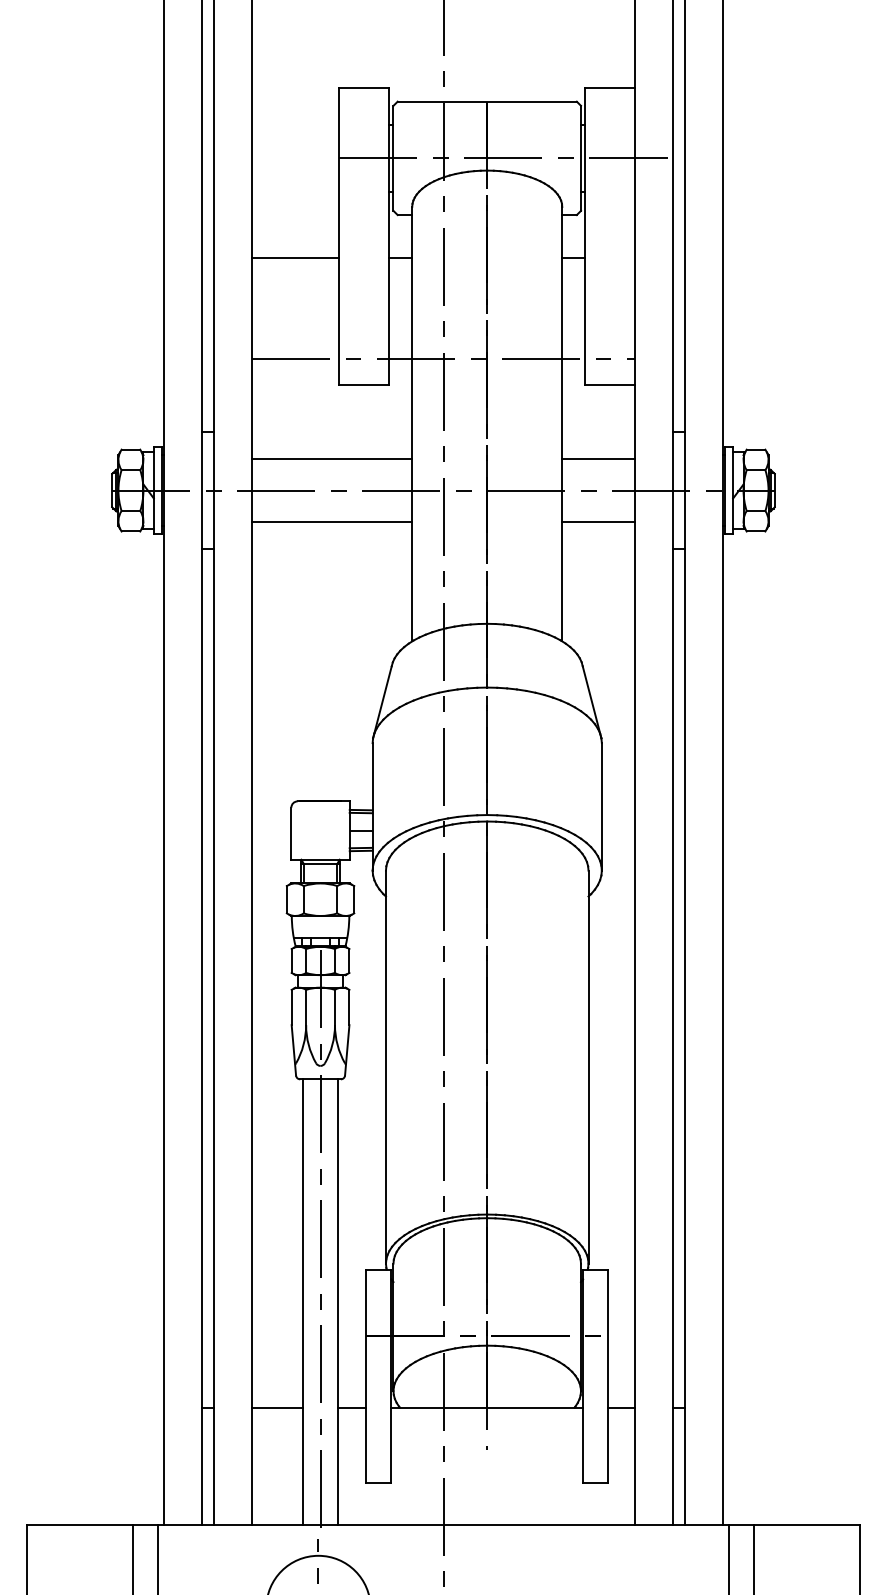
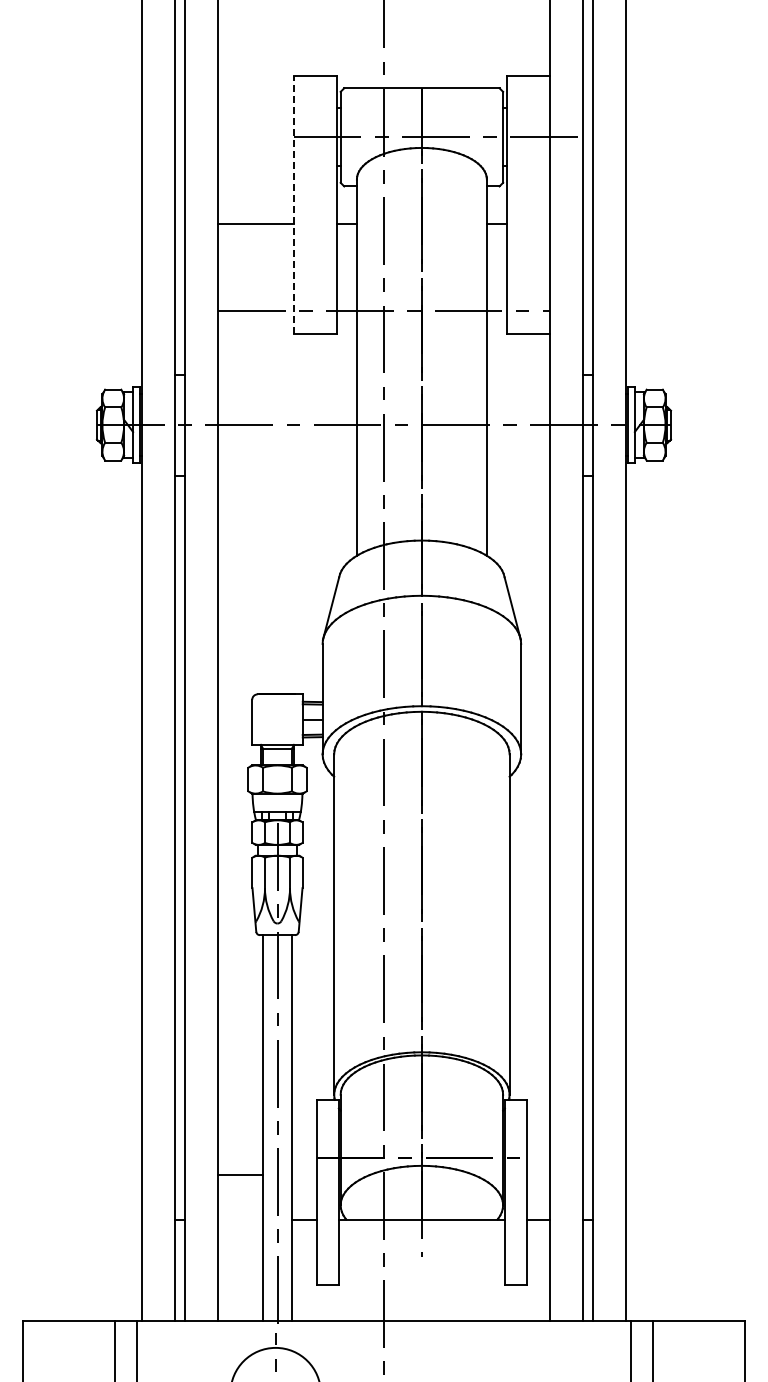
line: (339, 235) -> (293, 204), solid -> dashed
line: (330, 459) -> (286, 398), removed
line: (598, 459) -> (518, 398), removed
line: (330, 522) -> (286, 452), removed
line: (598, 522) -> (518, 452), removed
line: (276, 1408) -> (239, 1175), moved

